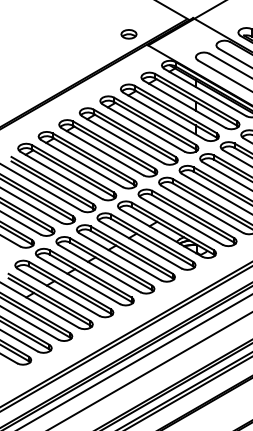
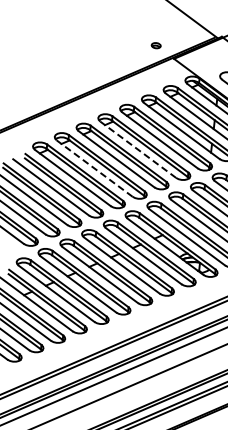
part: (128, 34) -> (155, 45), size x0.6
line: (122, 139) -> (137, 149), solid -> dashed
line: (81, 163) -> (94, 168), solid -> dashed

